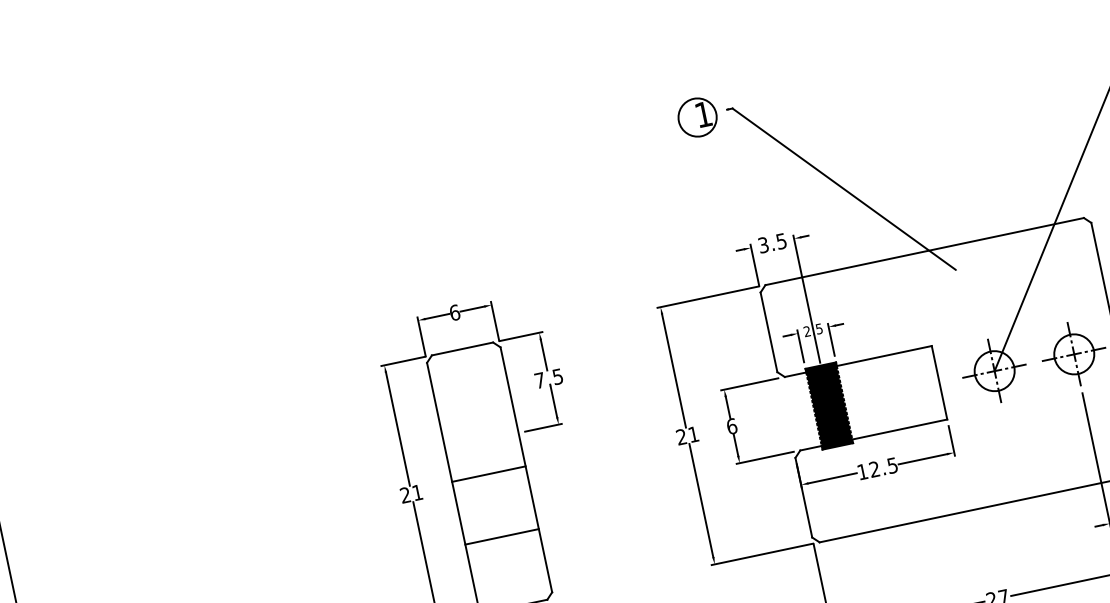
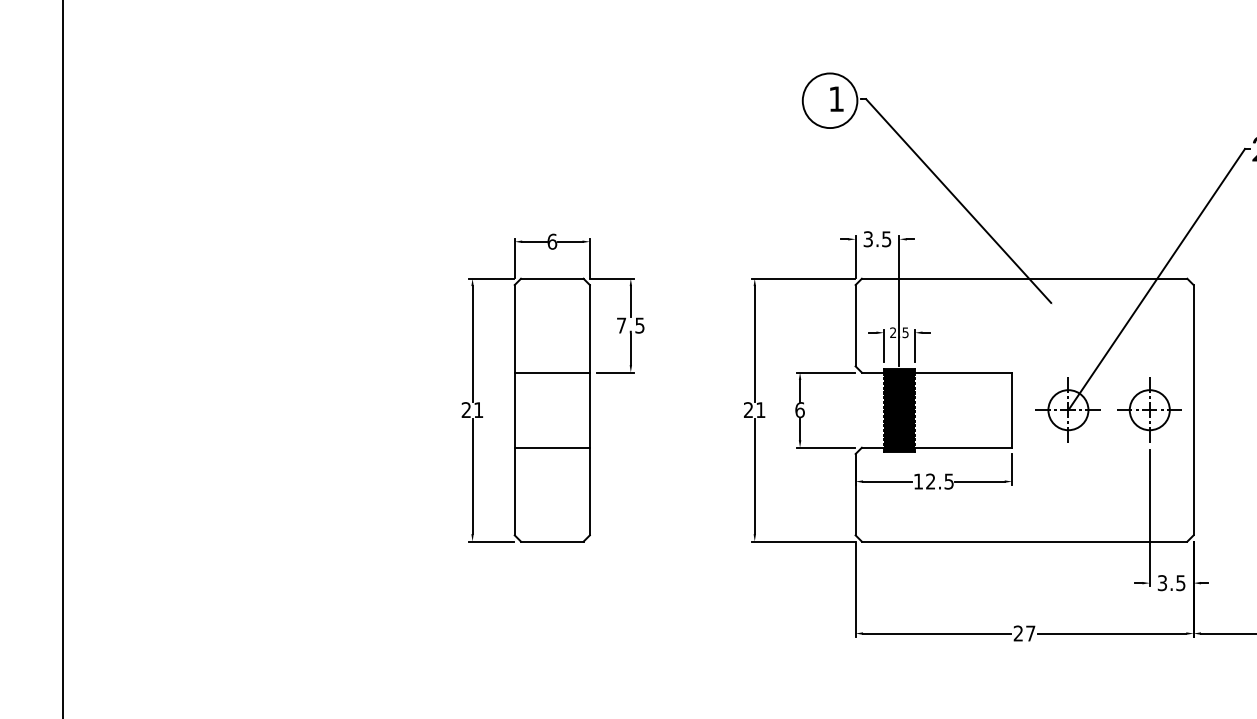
circle: (696, 117) -> (829, 100), size x1.43
line: (488, 474) -> (551, 372), moved
line: (501, 536) -> (551, 447), moved

